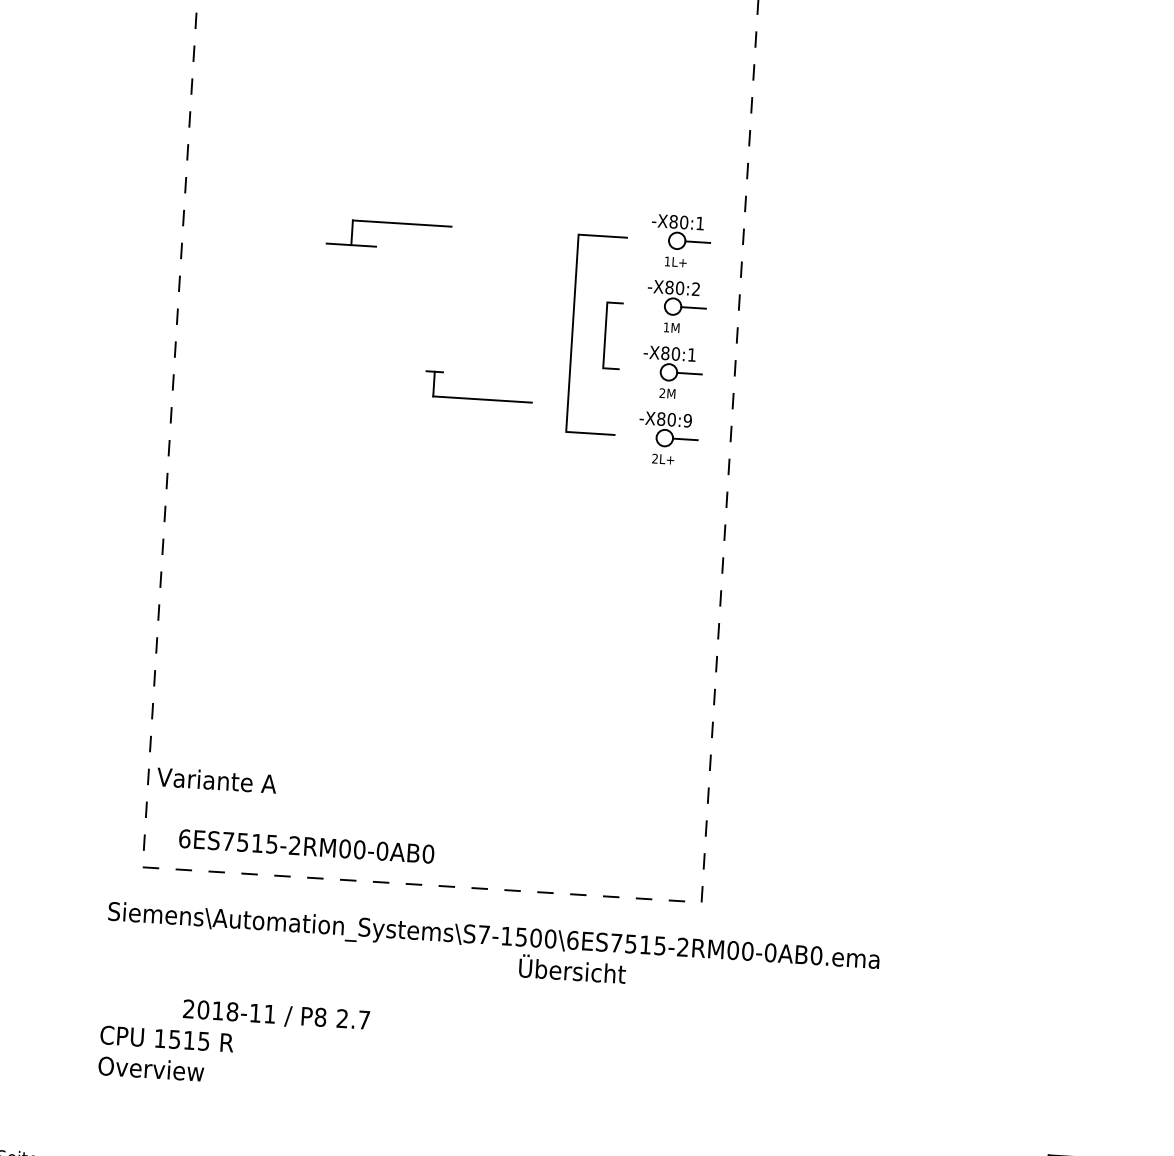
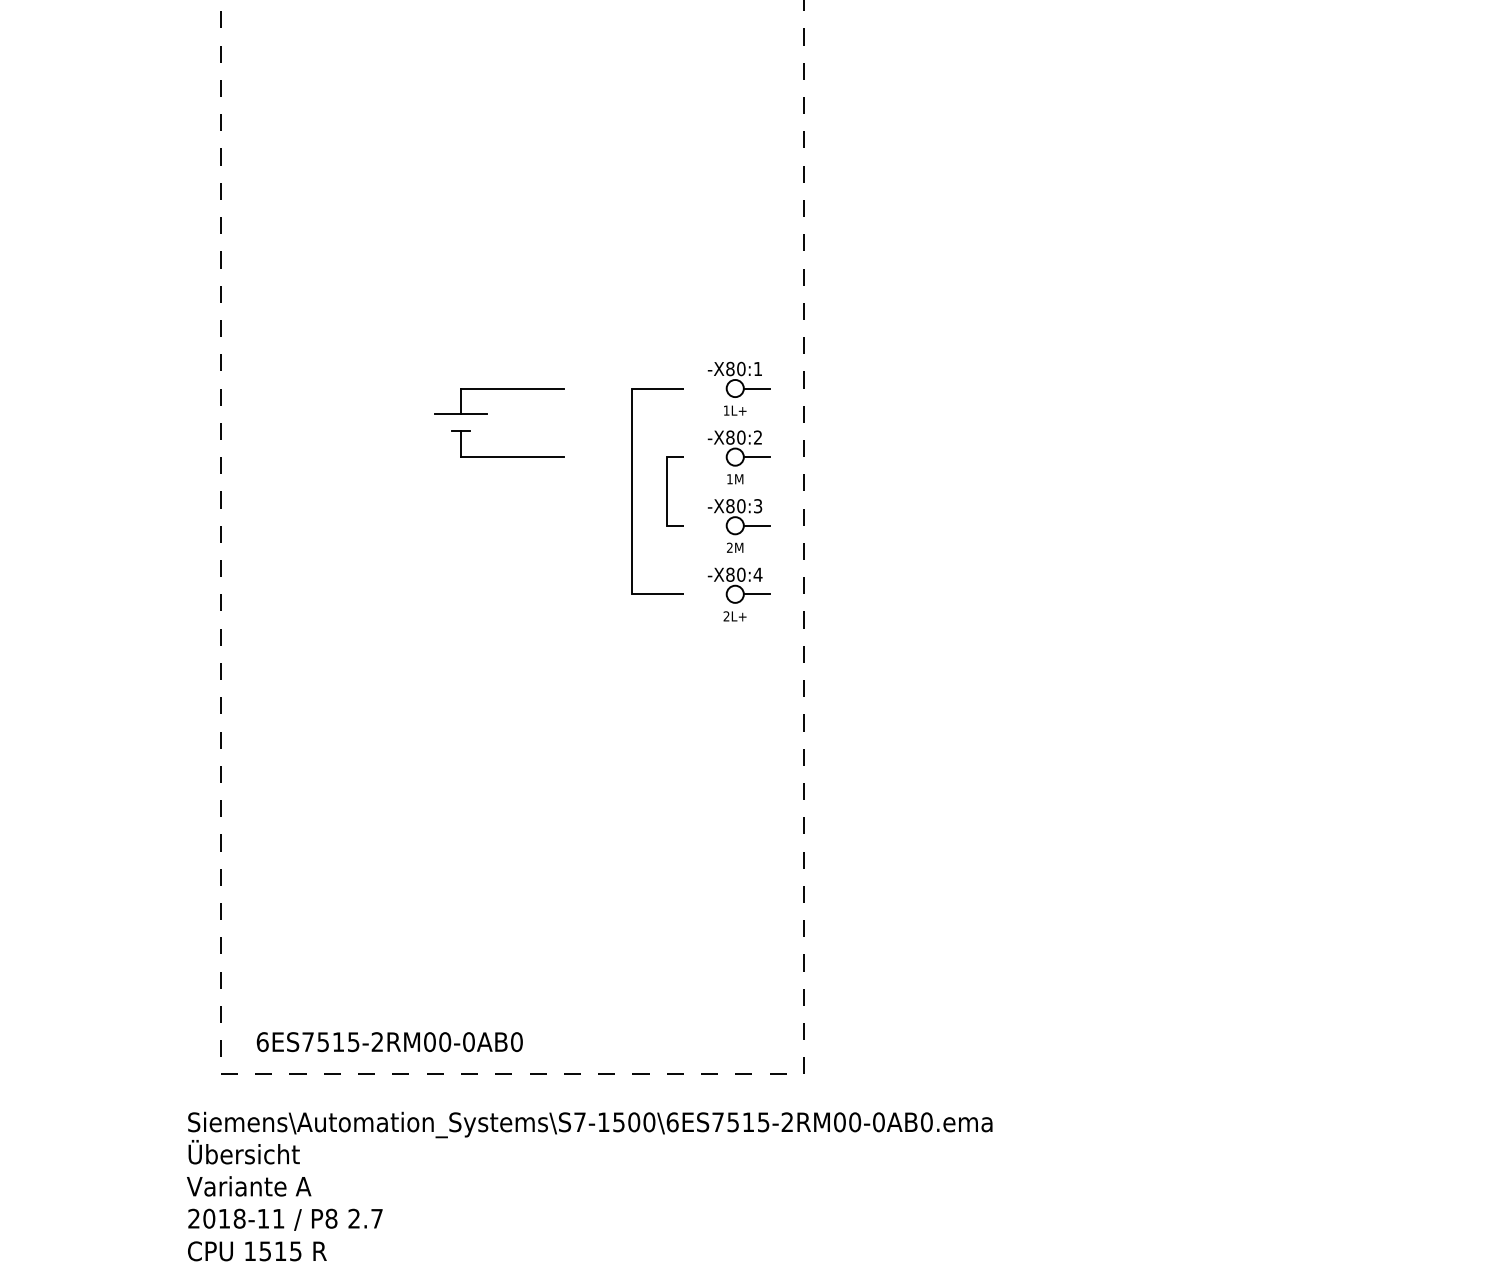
part: (389, 223) -> (499, 389), moved
text: (692, 355) -> (758, 506), -X80:1 -> -X80:3
part: (477, 398) -> (507, 456), moved
text: (687, 420) -> (757, 574), -X80:9 -> -X80:4
text: (217, 780) -> (249, 1186), moved
text: (571, 969) -> (243, 1152), moved
text: (276, 1015) -> (285, 1219), moved

